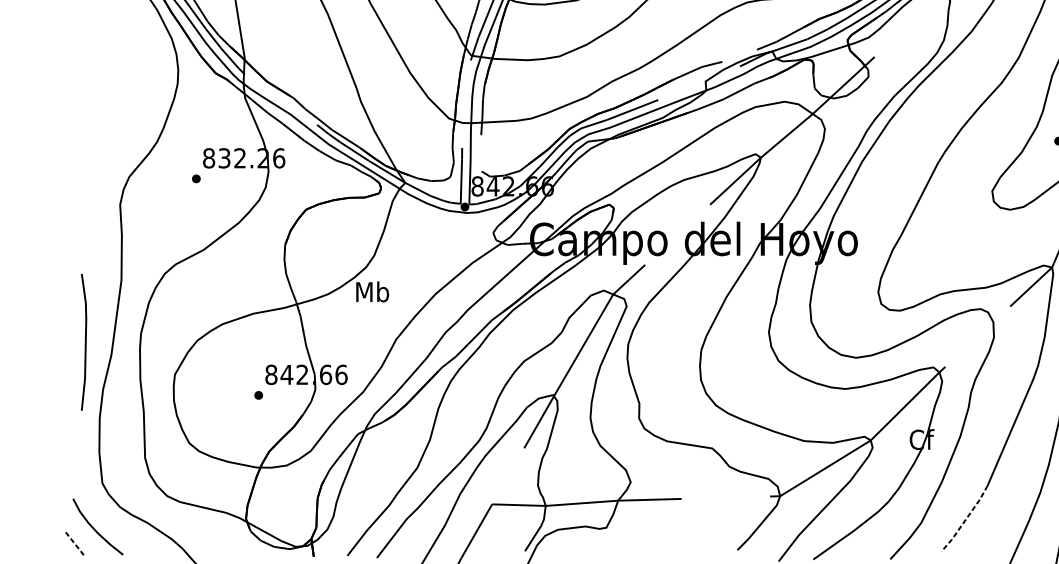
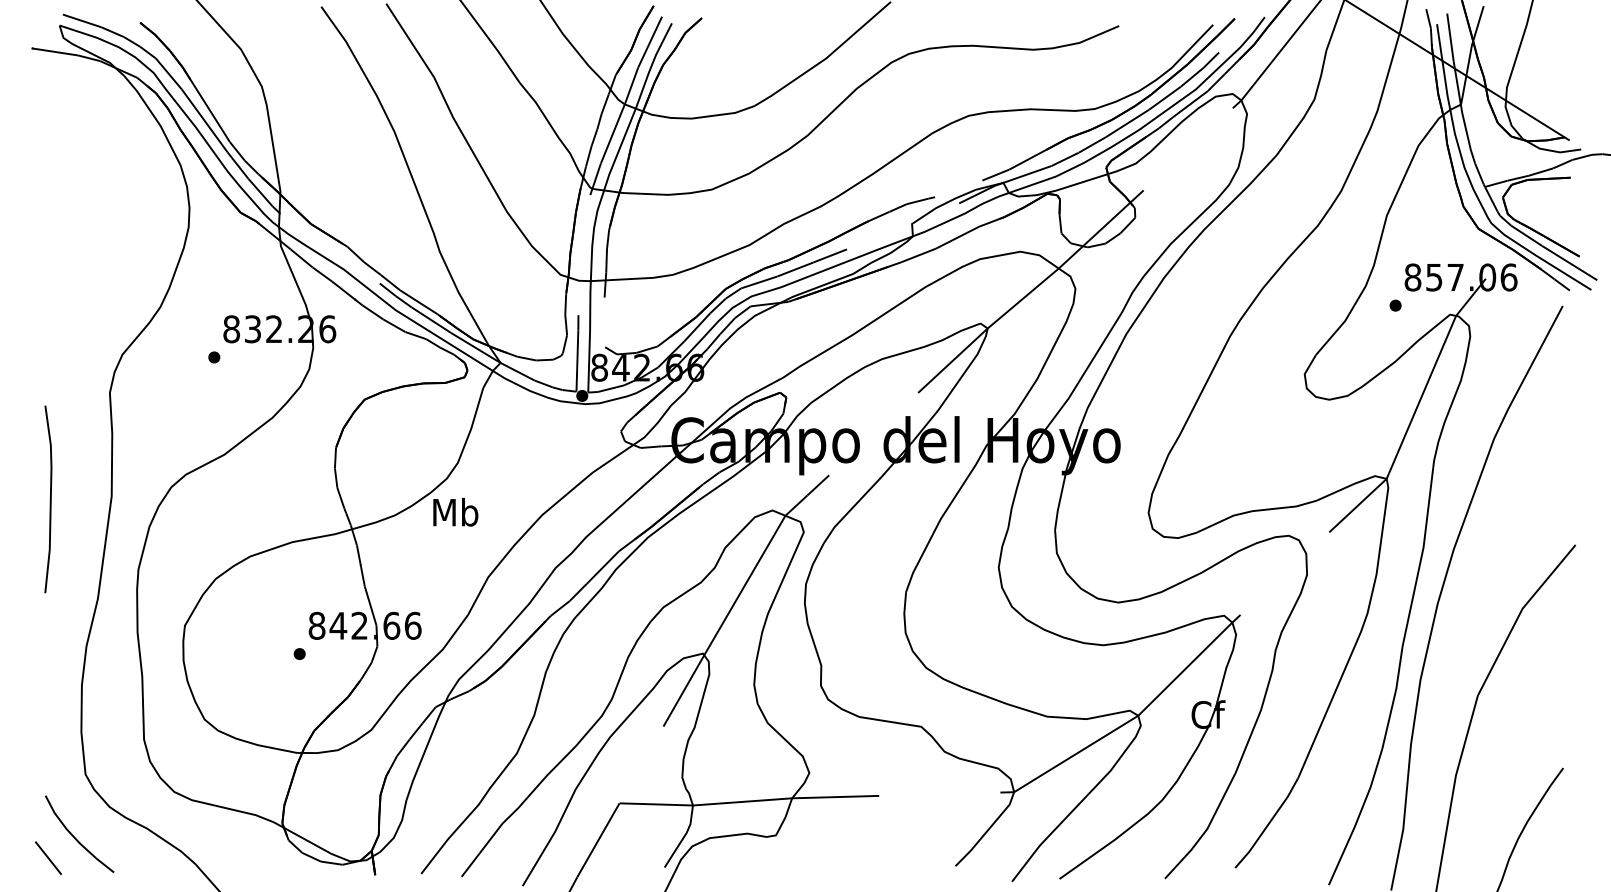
curve: (84, 342) -> (49, 499), moved
line: (965, 519) -> (1268, 824), dashed -> solid
line: (75, 544) -> (48, 858), dashed -> solid

